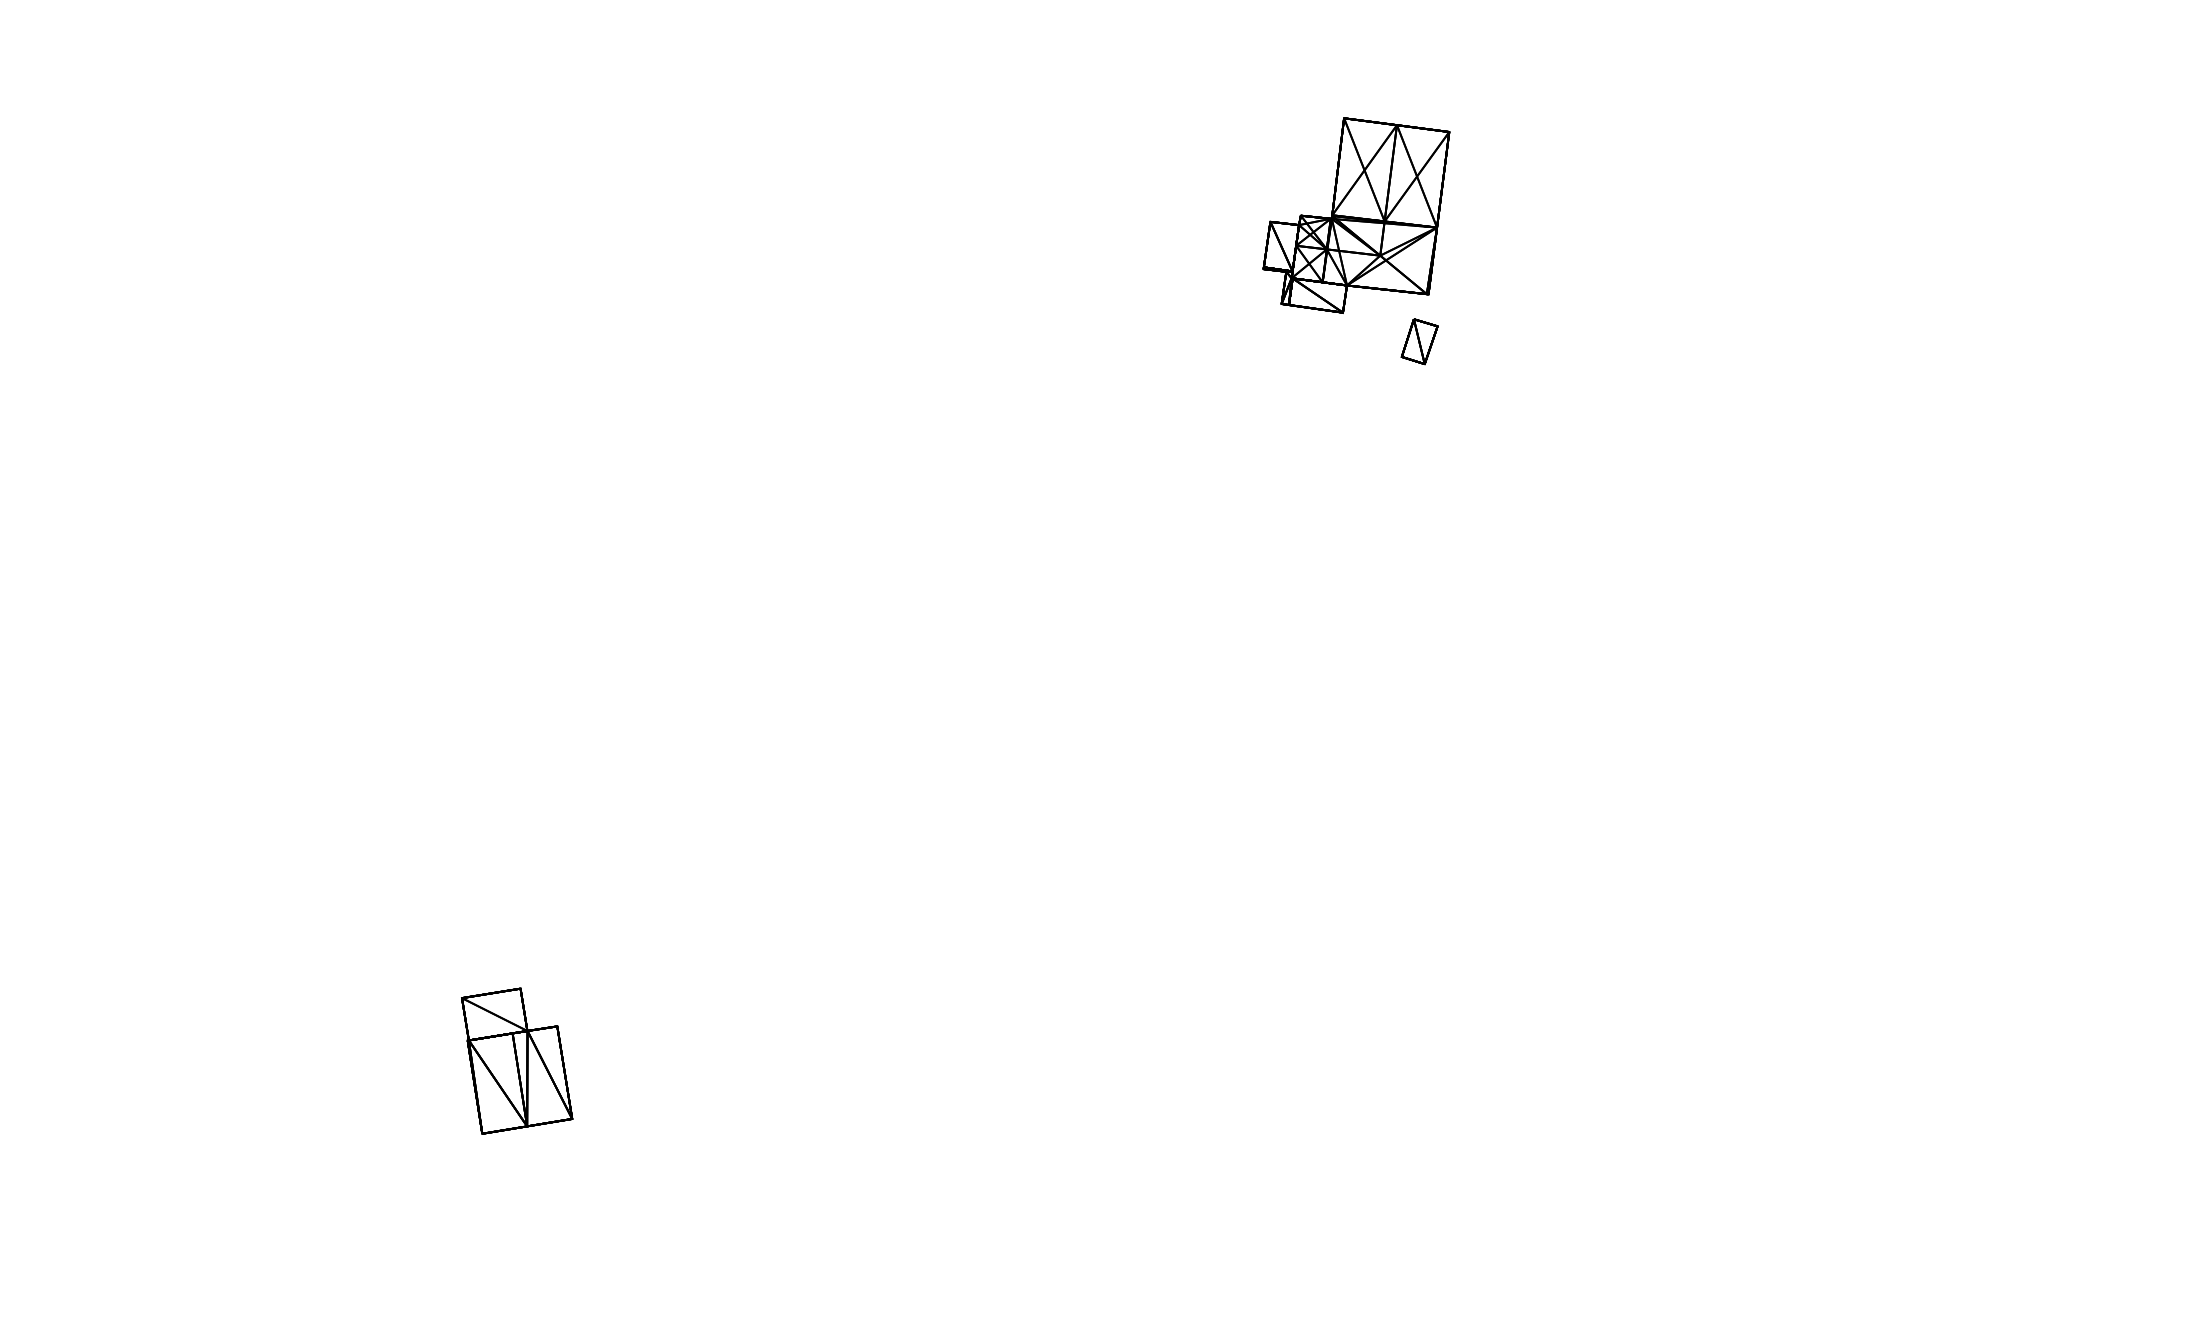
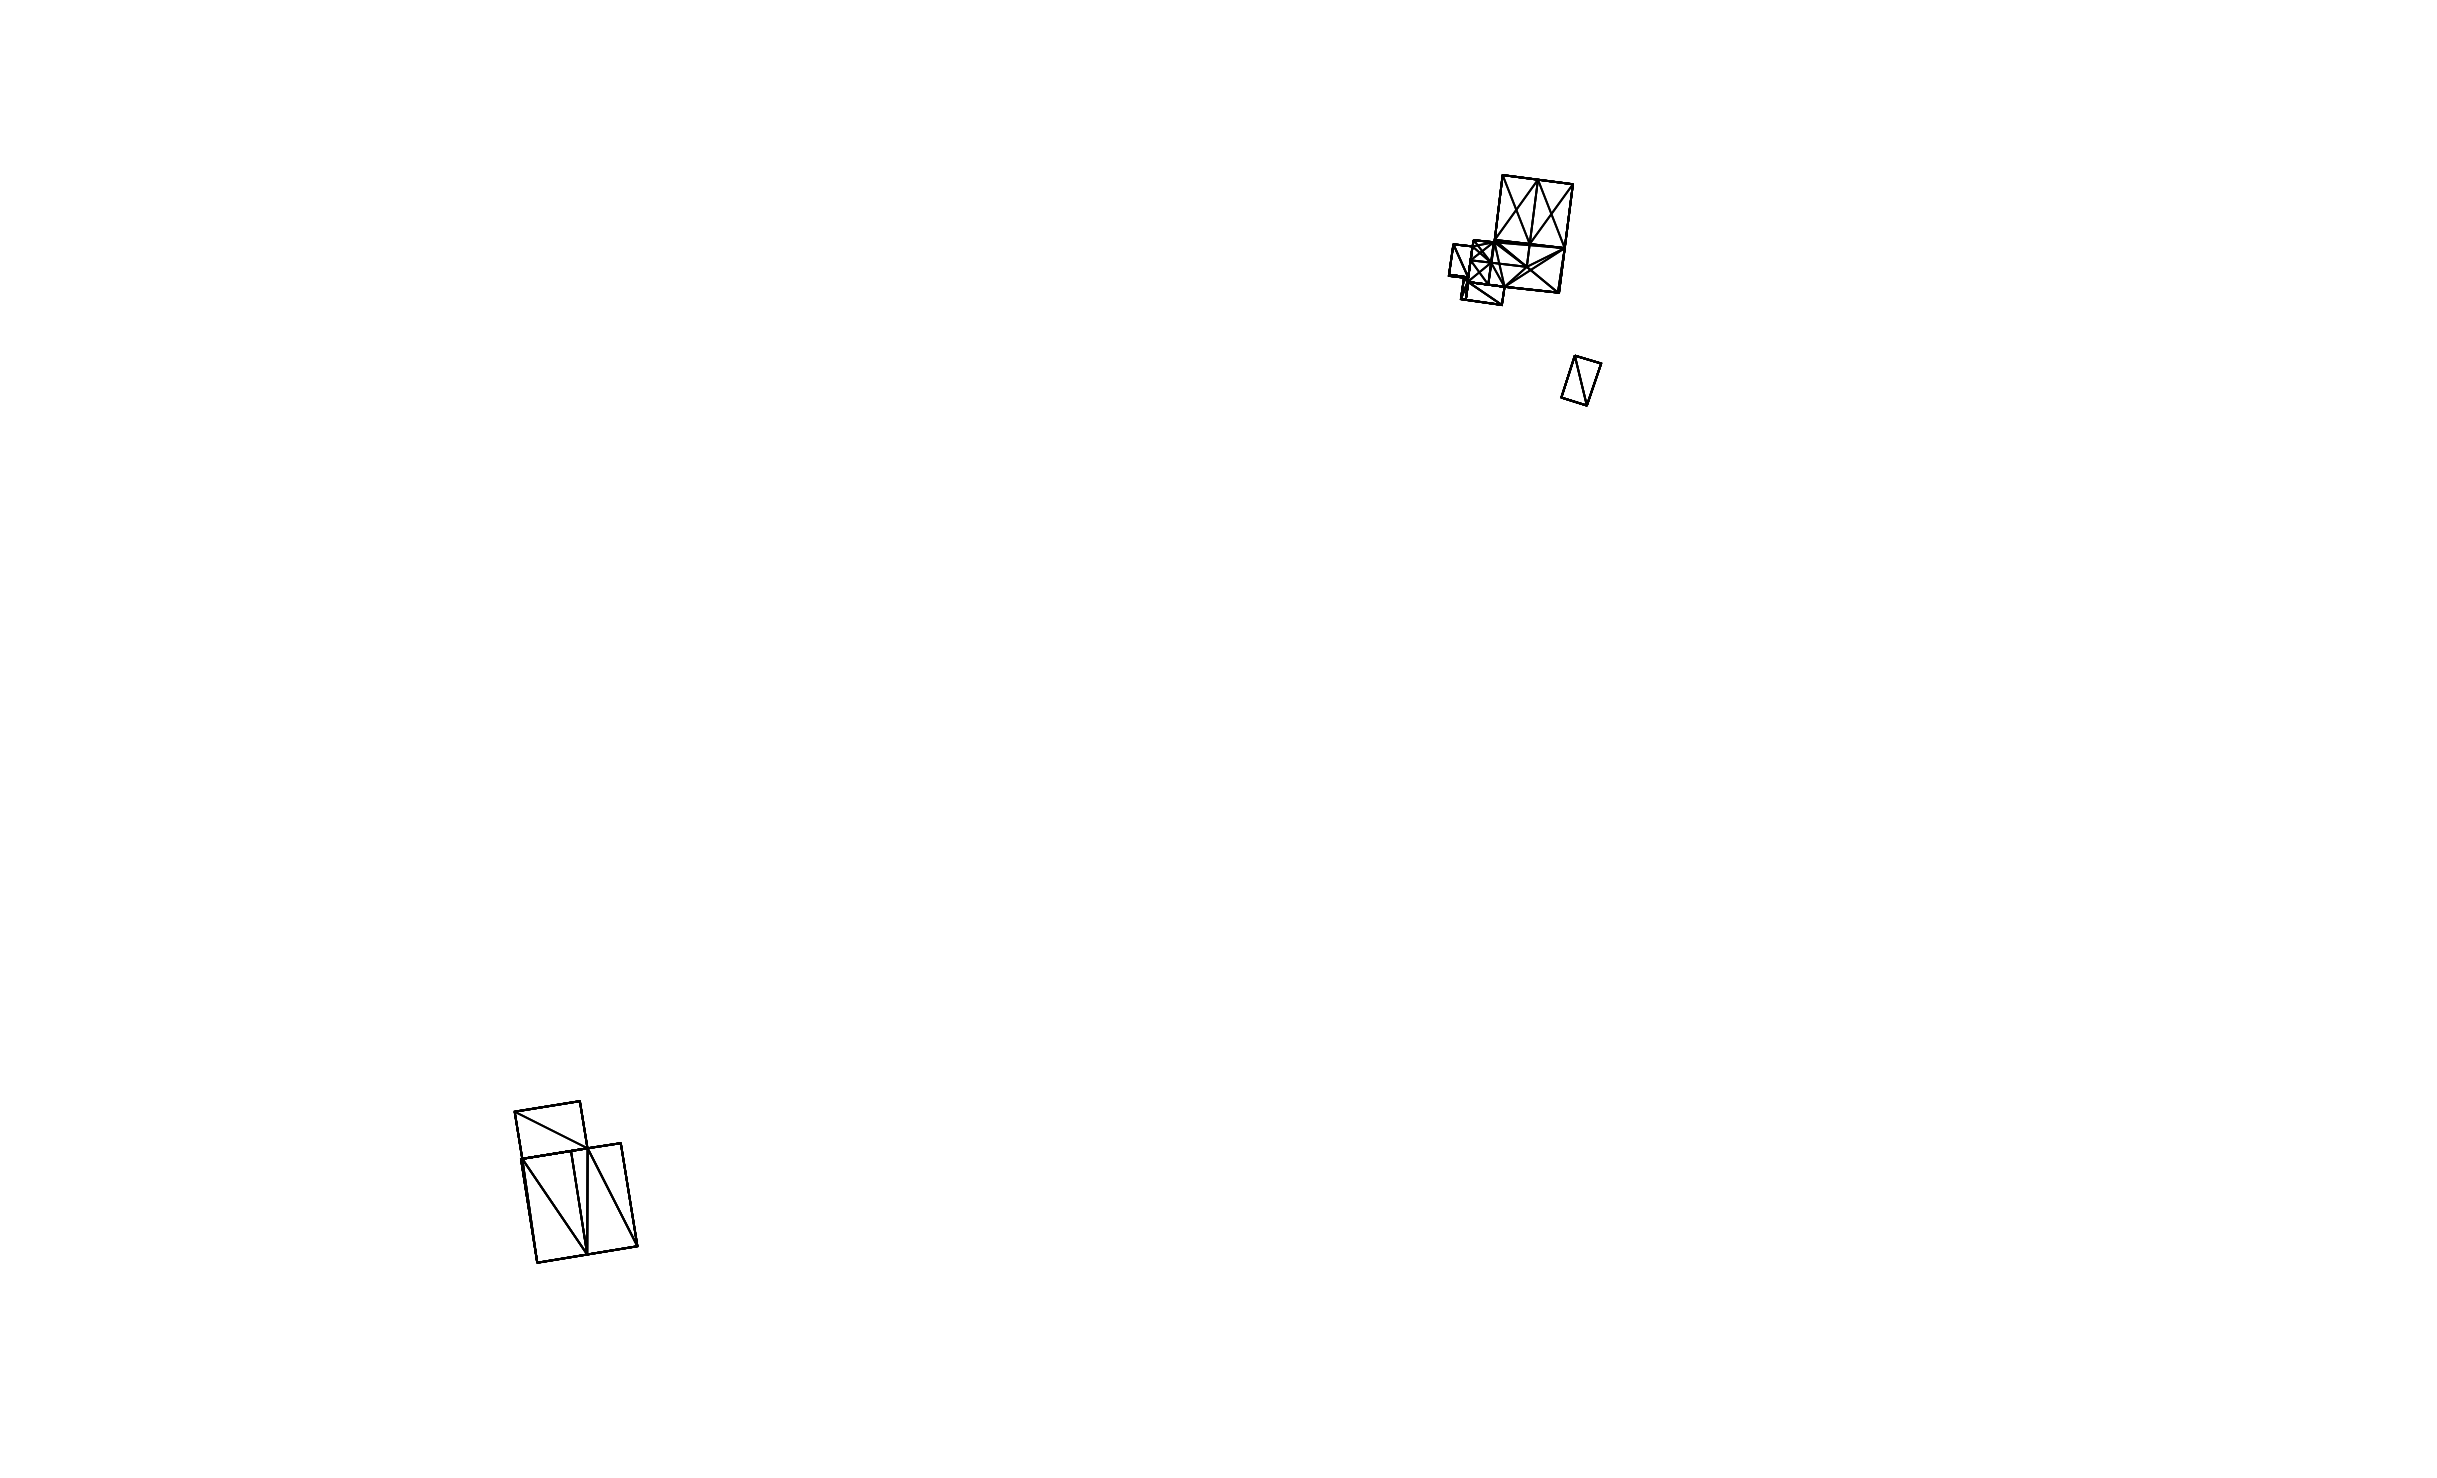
part: (1356, 214) -> (1510, 239), size x0.6

